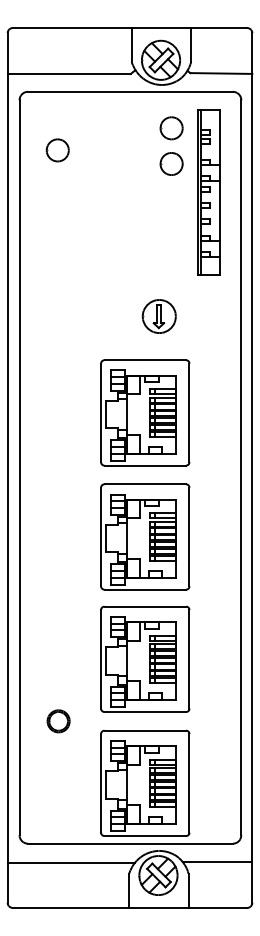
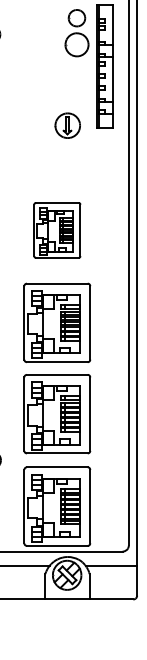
part: (171, 163) -> (76, 44), size x1.4
part: (158, 316) -> (67, 125), moved
part: (145, 412) -> (57, 230), size x0.7

